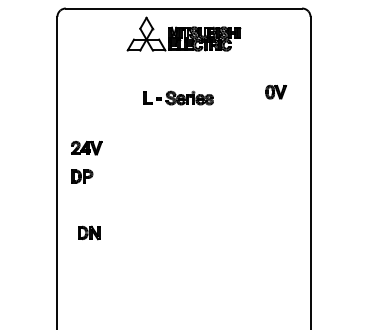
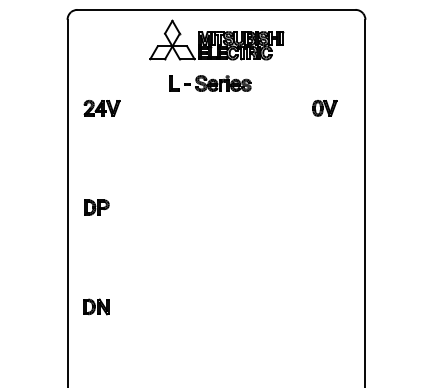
part: (178, 97) -> (210, 82), moved
part: (86, 148) -> (101, 108), moved
part: (89, 232) -> (97, 306), moved

